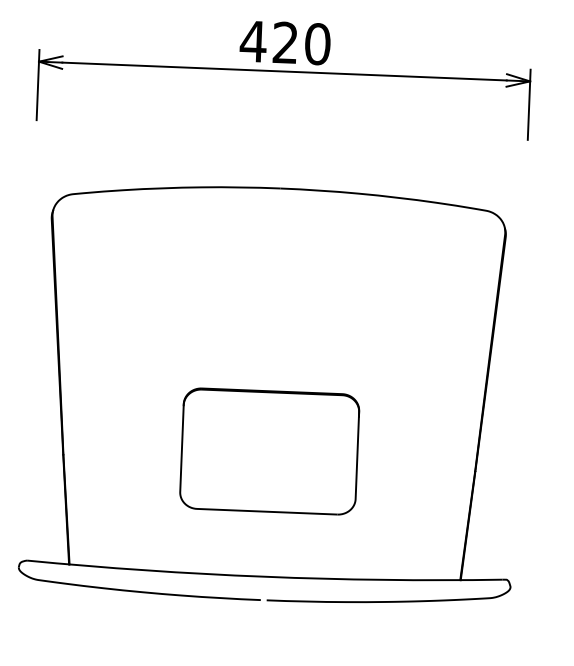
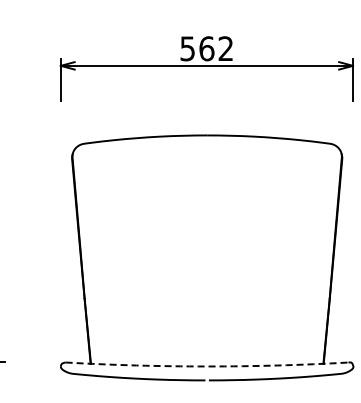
text: (285, 42) -> (206, 48), 420 -> 562
part: (270, 450) -> (207, 291), removed
arc: (265, 576) -> (207, 366), solid -> dashed

